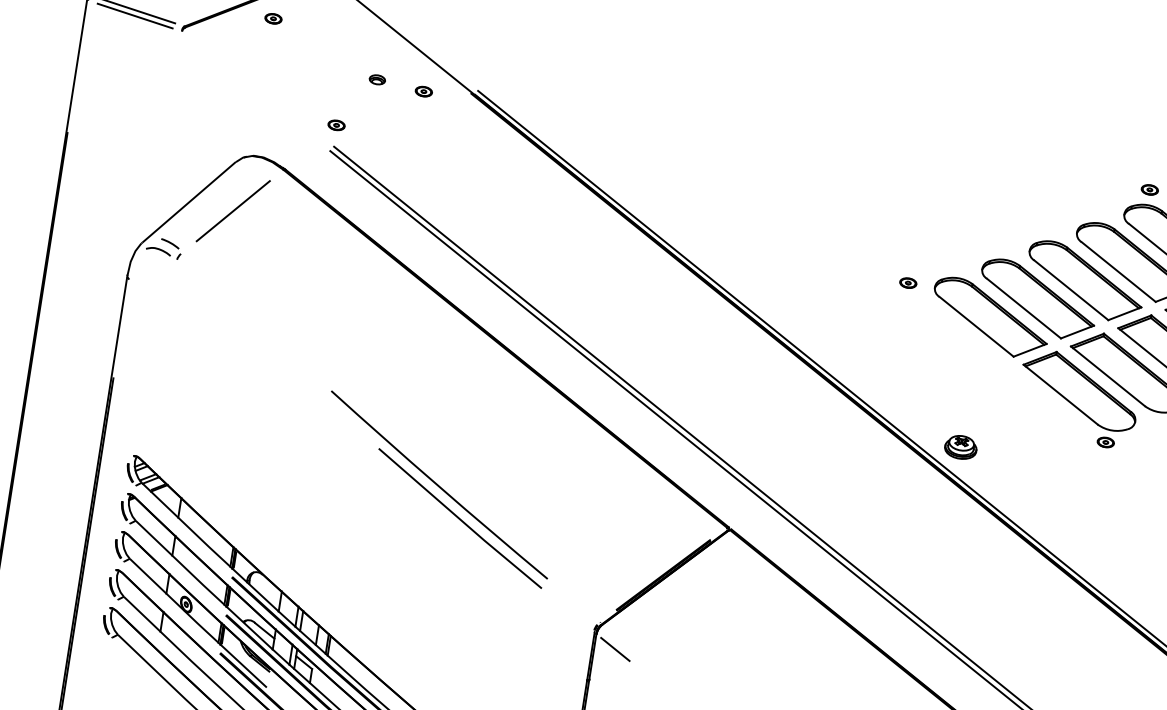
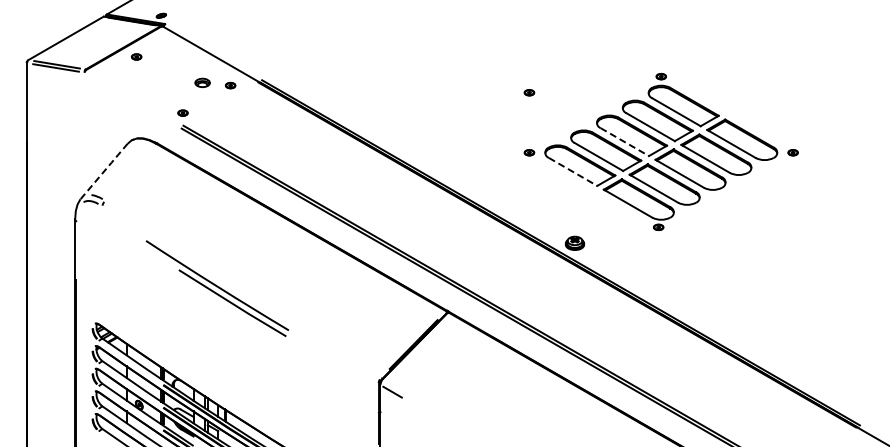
part: (377, 79) -> (202, 82), size x1.6
part: (924, 181) -> (529, 92), added
line: (189, 202) -> (104, 171), solid -> dashed
line: (232, 211) -> (130, 172), removed
line: (1070, 290) -> (624, 142), solid -> dashed
line: (977, 326) -> (573, 171), solid -> dashed
part: (438, 489) -> (217, 288), moved

